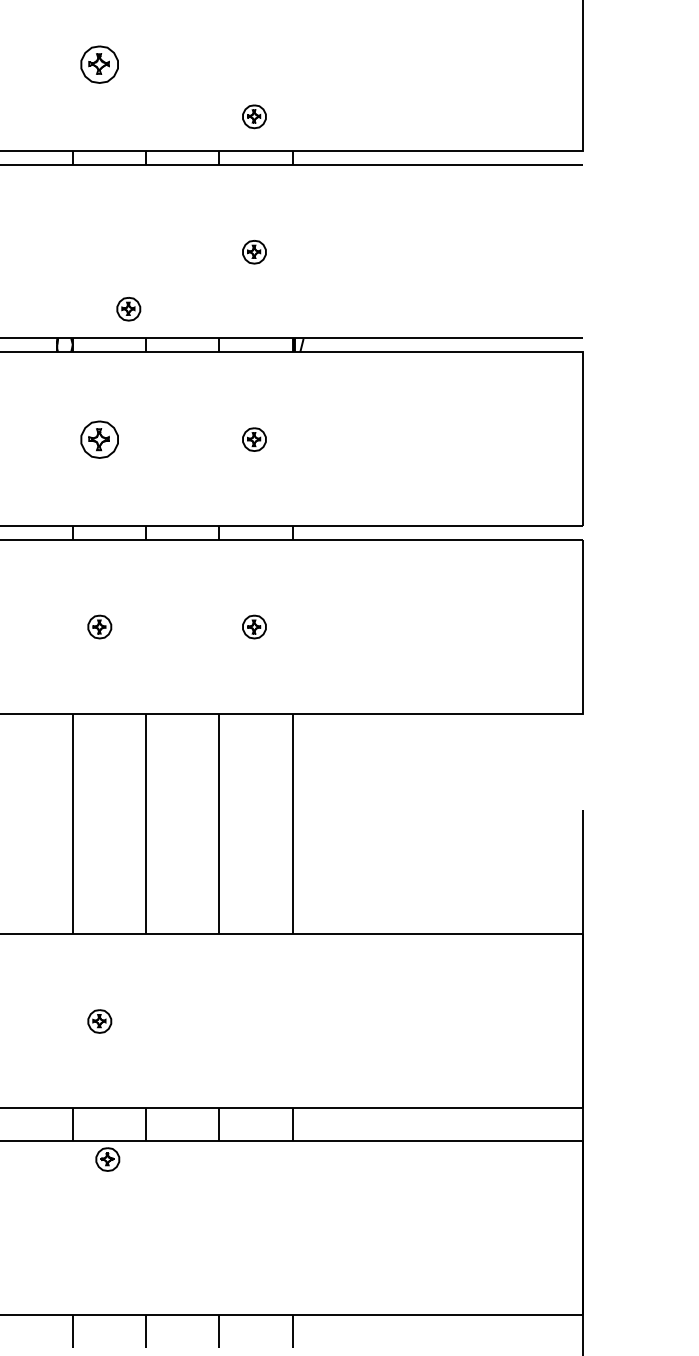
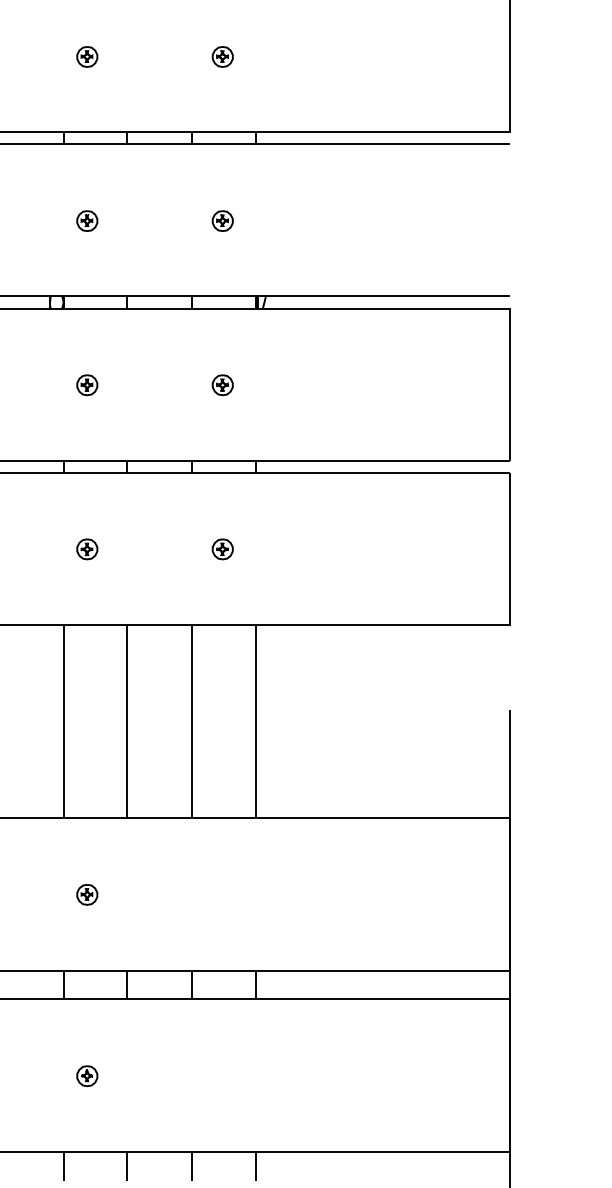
part: (99, 64) -> (87, 56), size x0.62
part: (254, 116) -> (222, 56), moved
part: (128, 309) -> (87, 221), moved
part: (99, 439) -> (87, 385), size x0.62
part: (107, 1159) -> (87, 1076), moved

